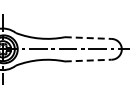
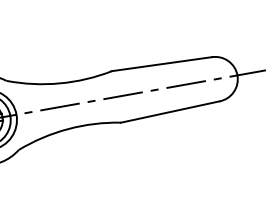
line: (88, 38) -> (162, 64), dashed -> solid
line: (88, 60) -> (170, 111), dashed -> solid

